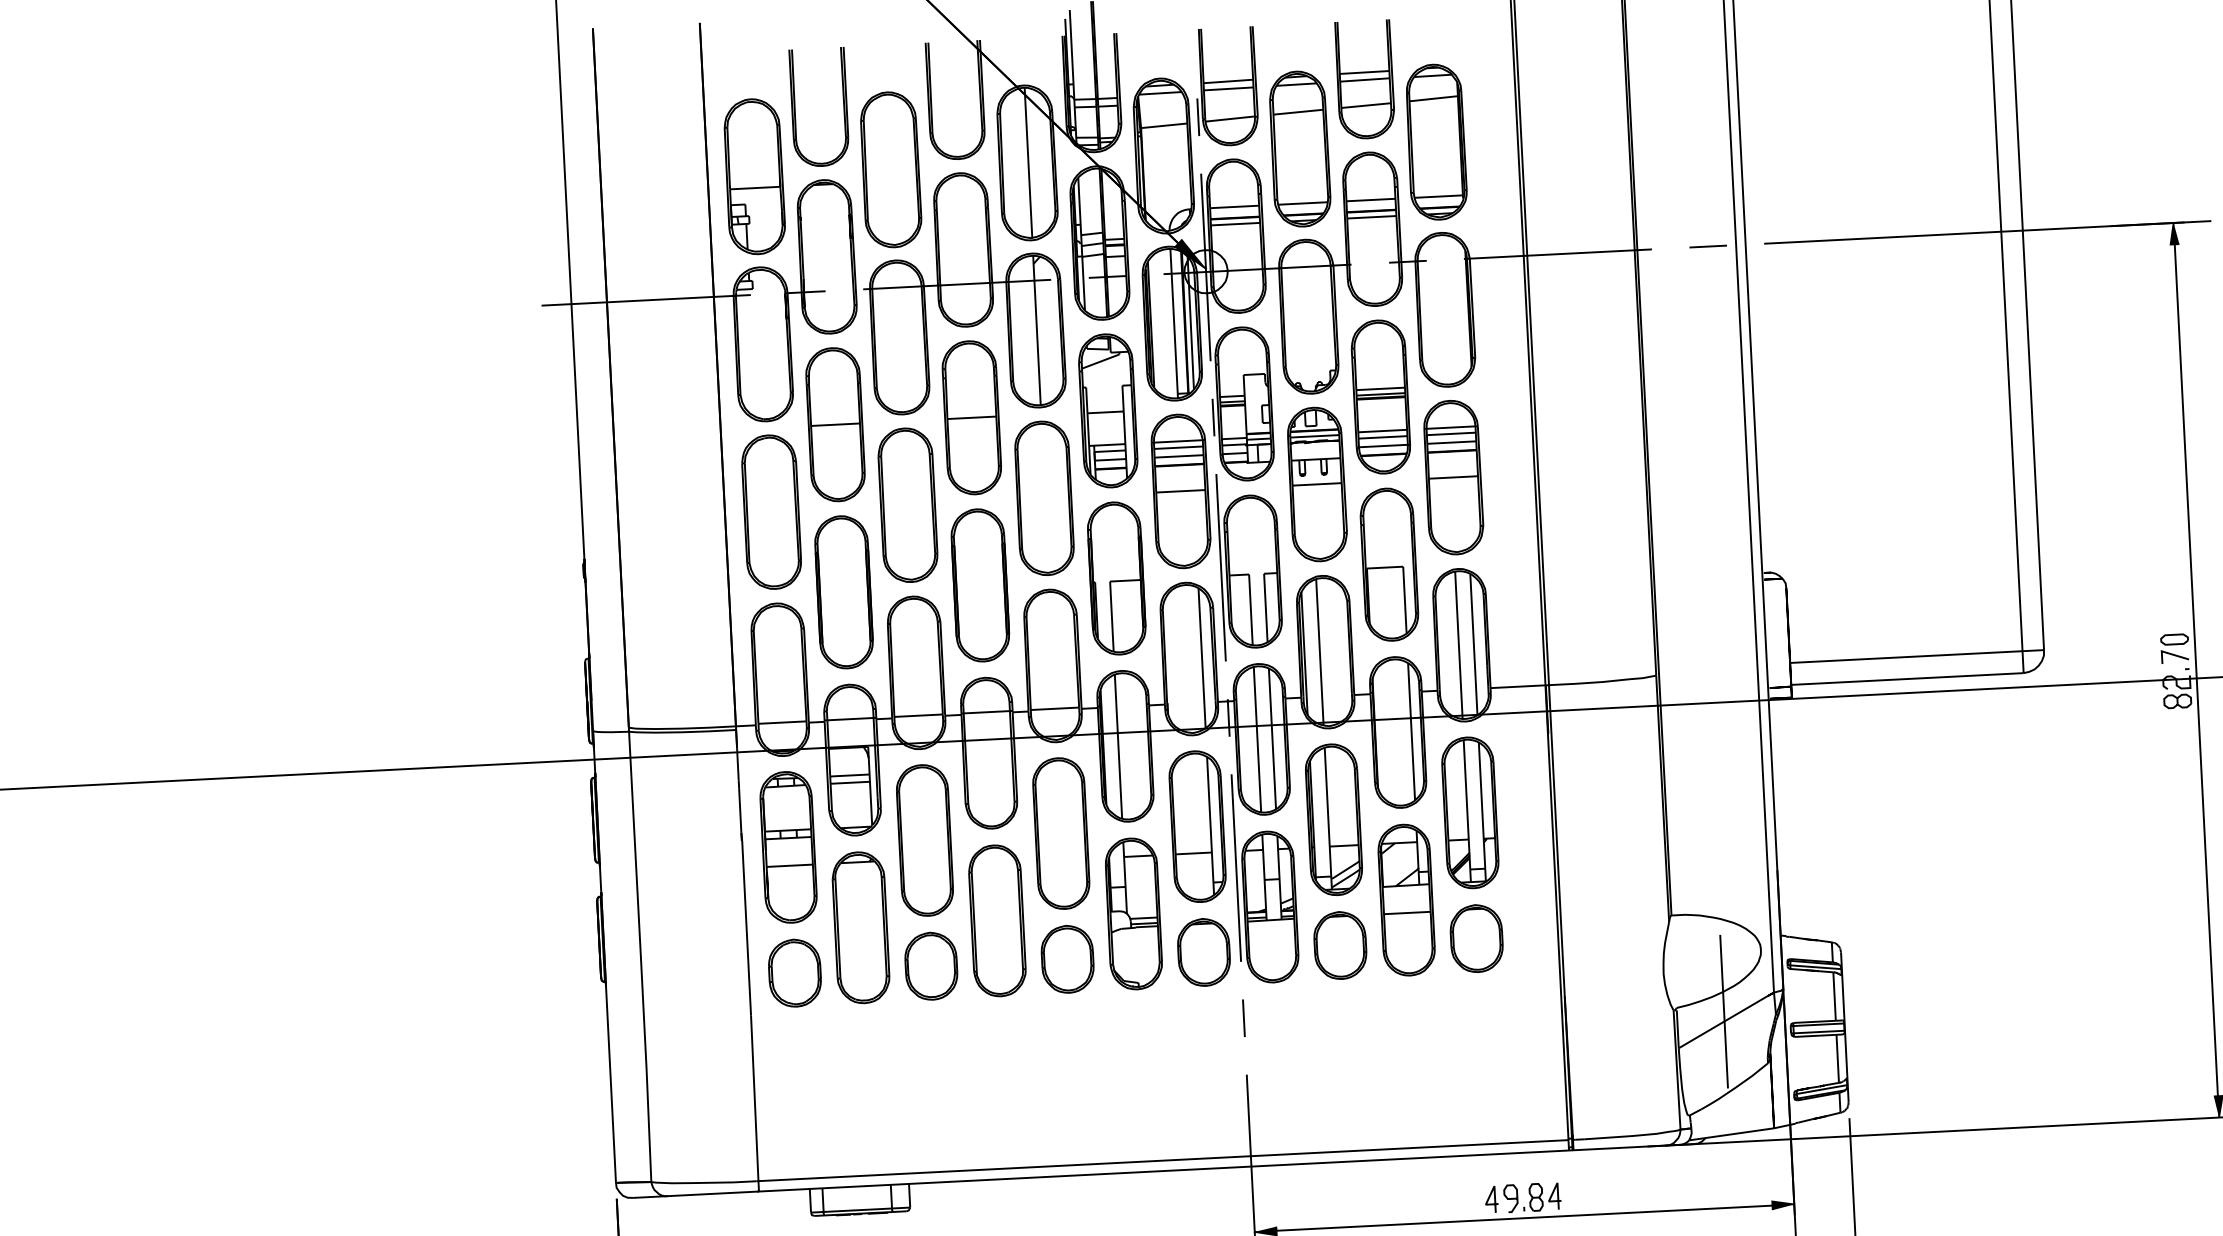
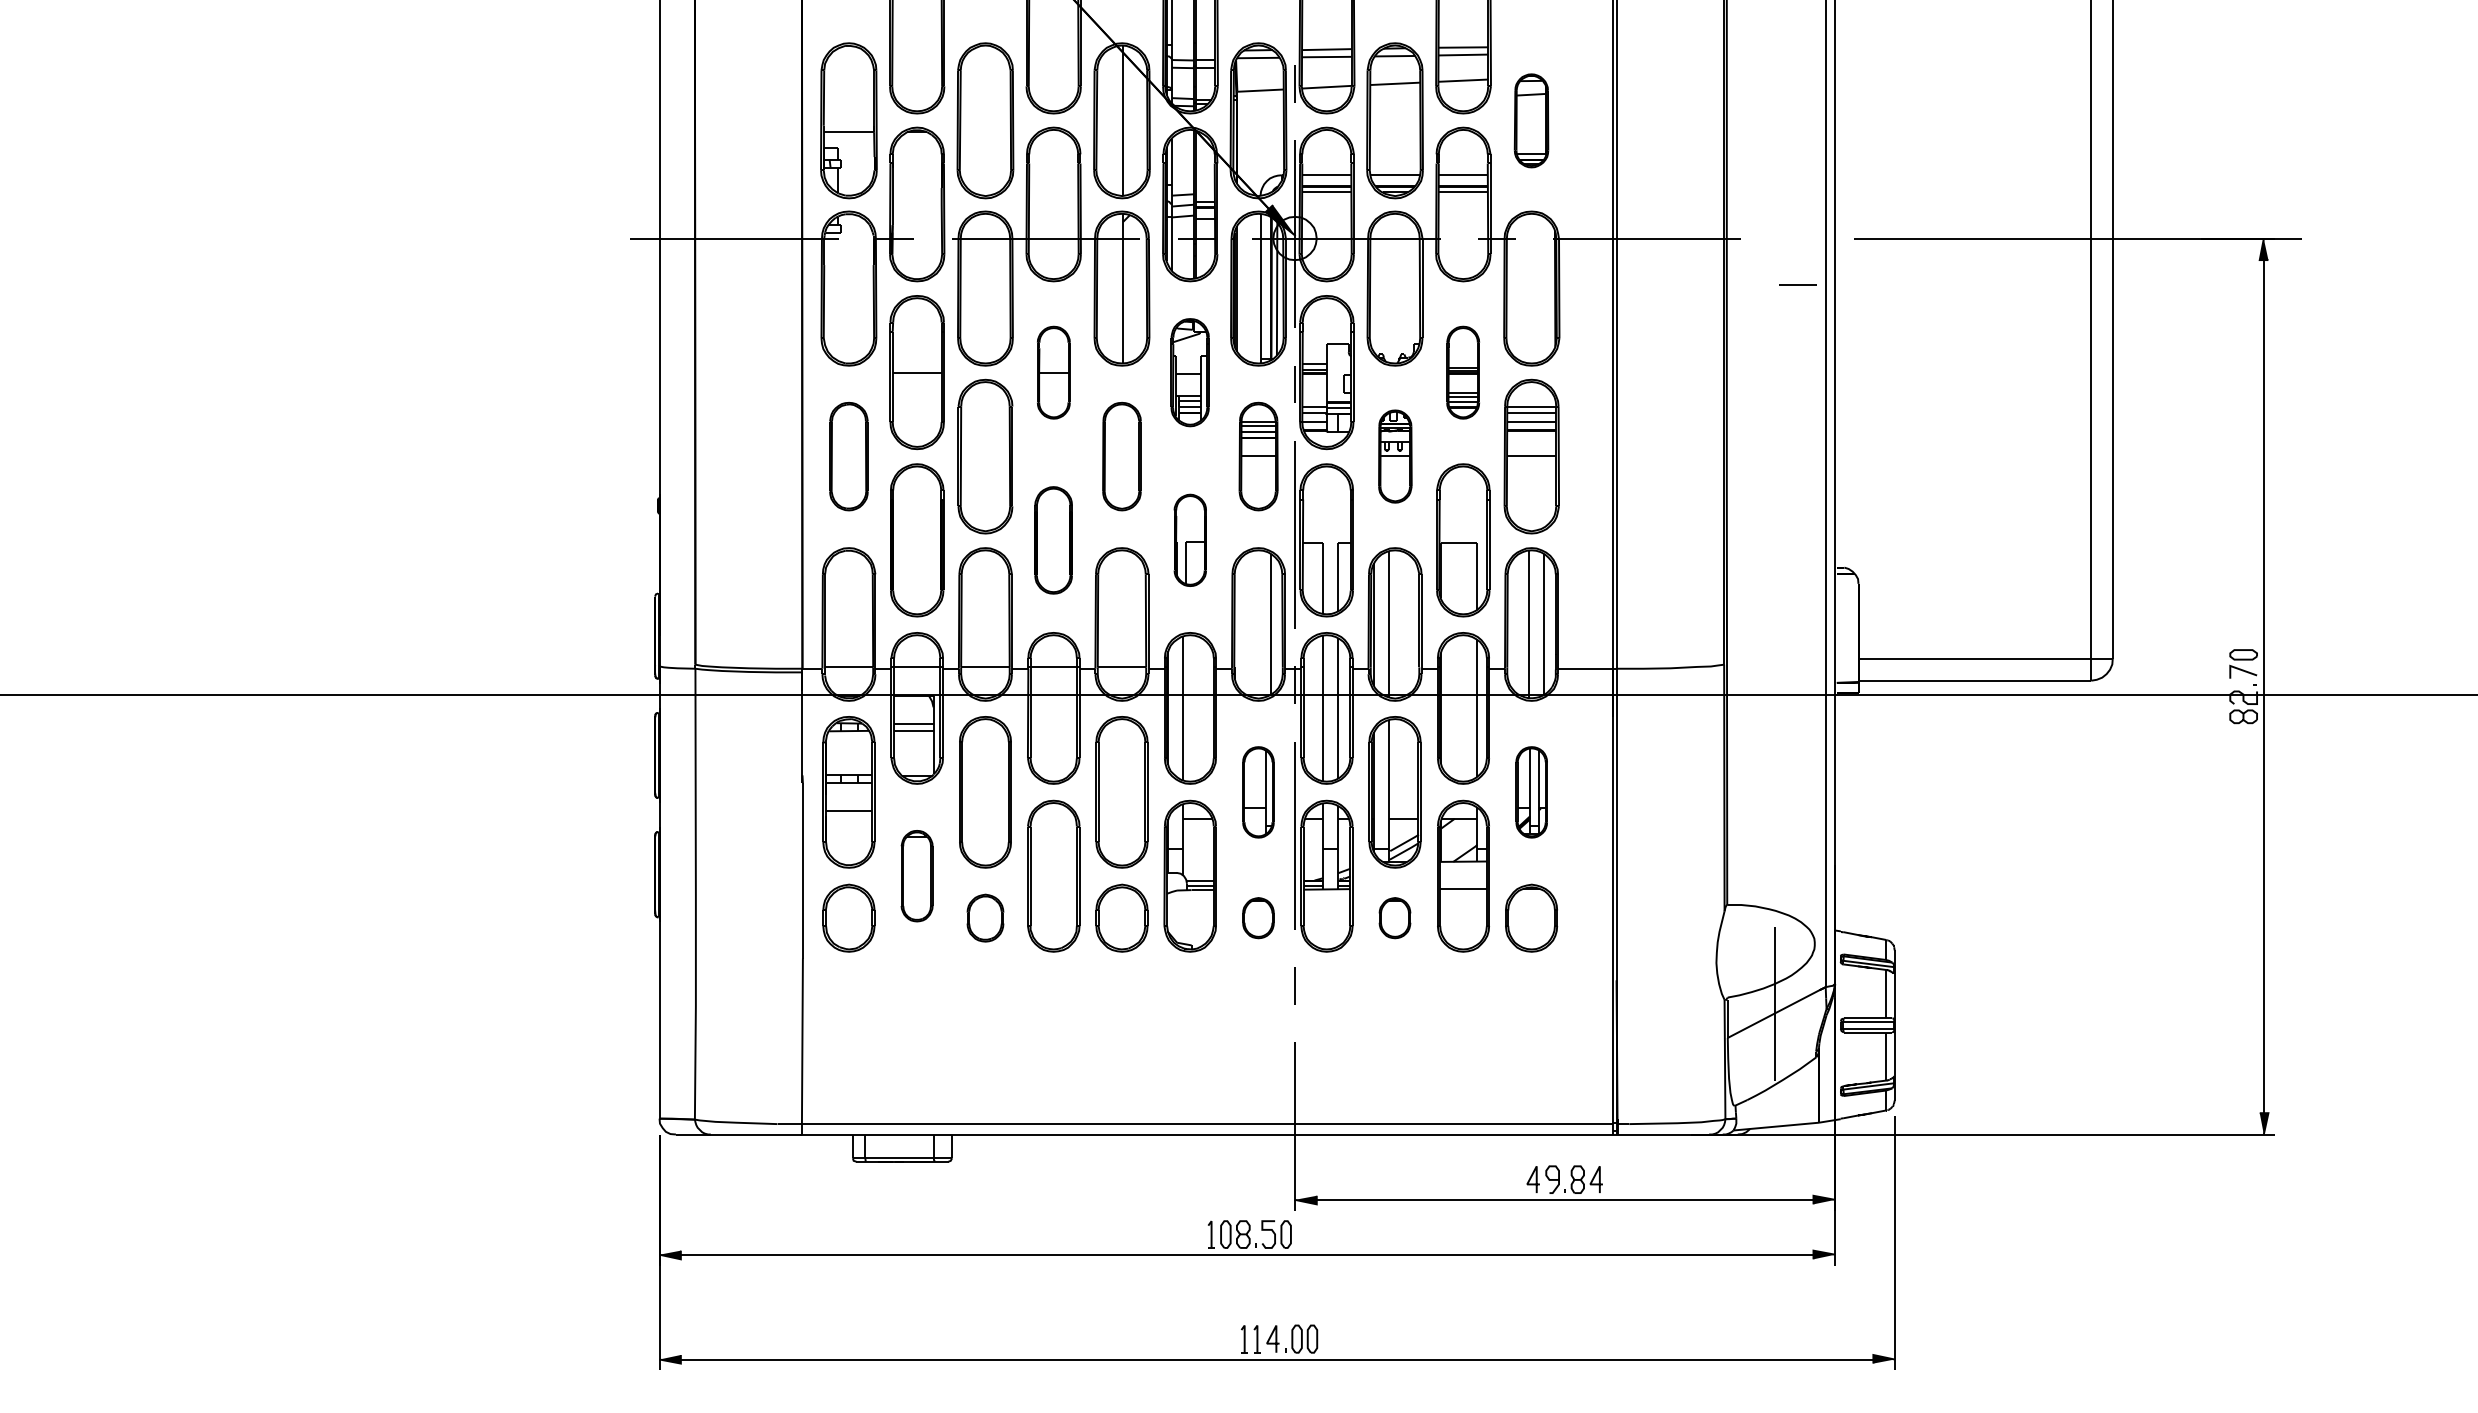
part: (1436, 141) -> (1531, 120), size x0.6
line: (1707, 246) -> (1797, 284), moved
part: (1380, 397) -> (1462, 372), size x0.6
part: (1107, 410) -> (1189, 372), size x0.7
part: (971, 417) -> (1053, 372), size x0.6
part: (1317, 484) -> (1395, 456), size x0.6
part: (1180, 491) -> (1258, 456), size x0.7
part: (1043, 498) -> (1121, 456), size x0.7
part: (771, 512) -> (848, 456), size x0.7
part: (1116, 578) -> (1190, 540), size x0.6
part: (980, 585) -> (1053, 540), size x0.7
part: (1470, 813) -> (1531, 792), size x0.6
part: (1197, 826) -> (1258, 792), size x0.6
part: (860, 927) -> (916, 875), size x0.6
part: (1339, 944) -> (1394, 917), size x0.6
part: (1203, 951) -> (1258, 917), size x0.6
part: (931, 965) -> (985, 917), size x0.7

